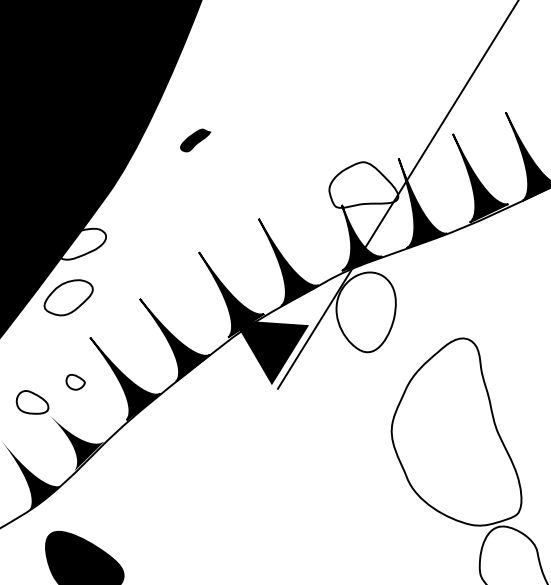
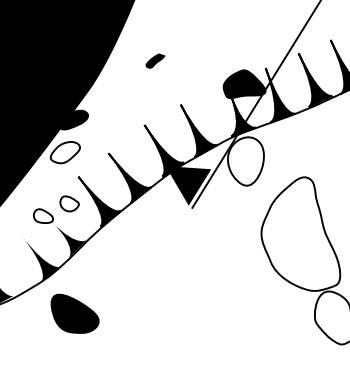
part: (195, 139) -> (155, 60), moved
fill: (363, 185) -> (244, 84), added
fill: (82, 243) -> (73, 119), added
part: (75, 381) -> (69, 203), size x1.67

